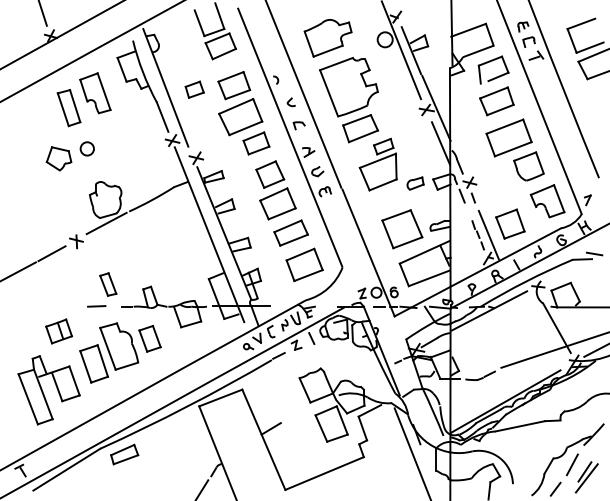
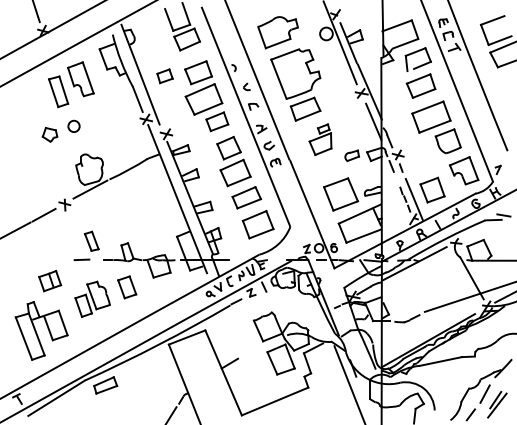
part: (58, 158) -> (49, 134), size x0.7
part: (377, 164) -> (319, 139), size x0.7
part: (109, 352) -> (92, 298), size x0.7

